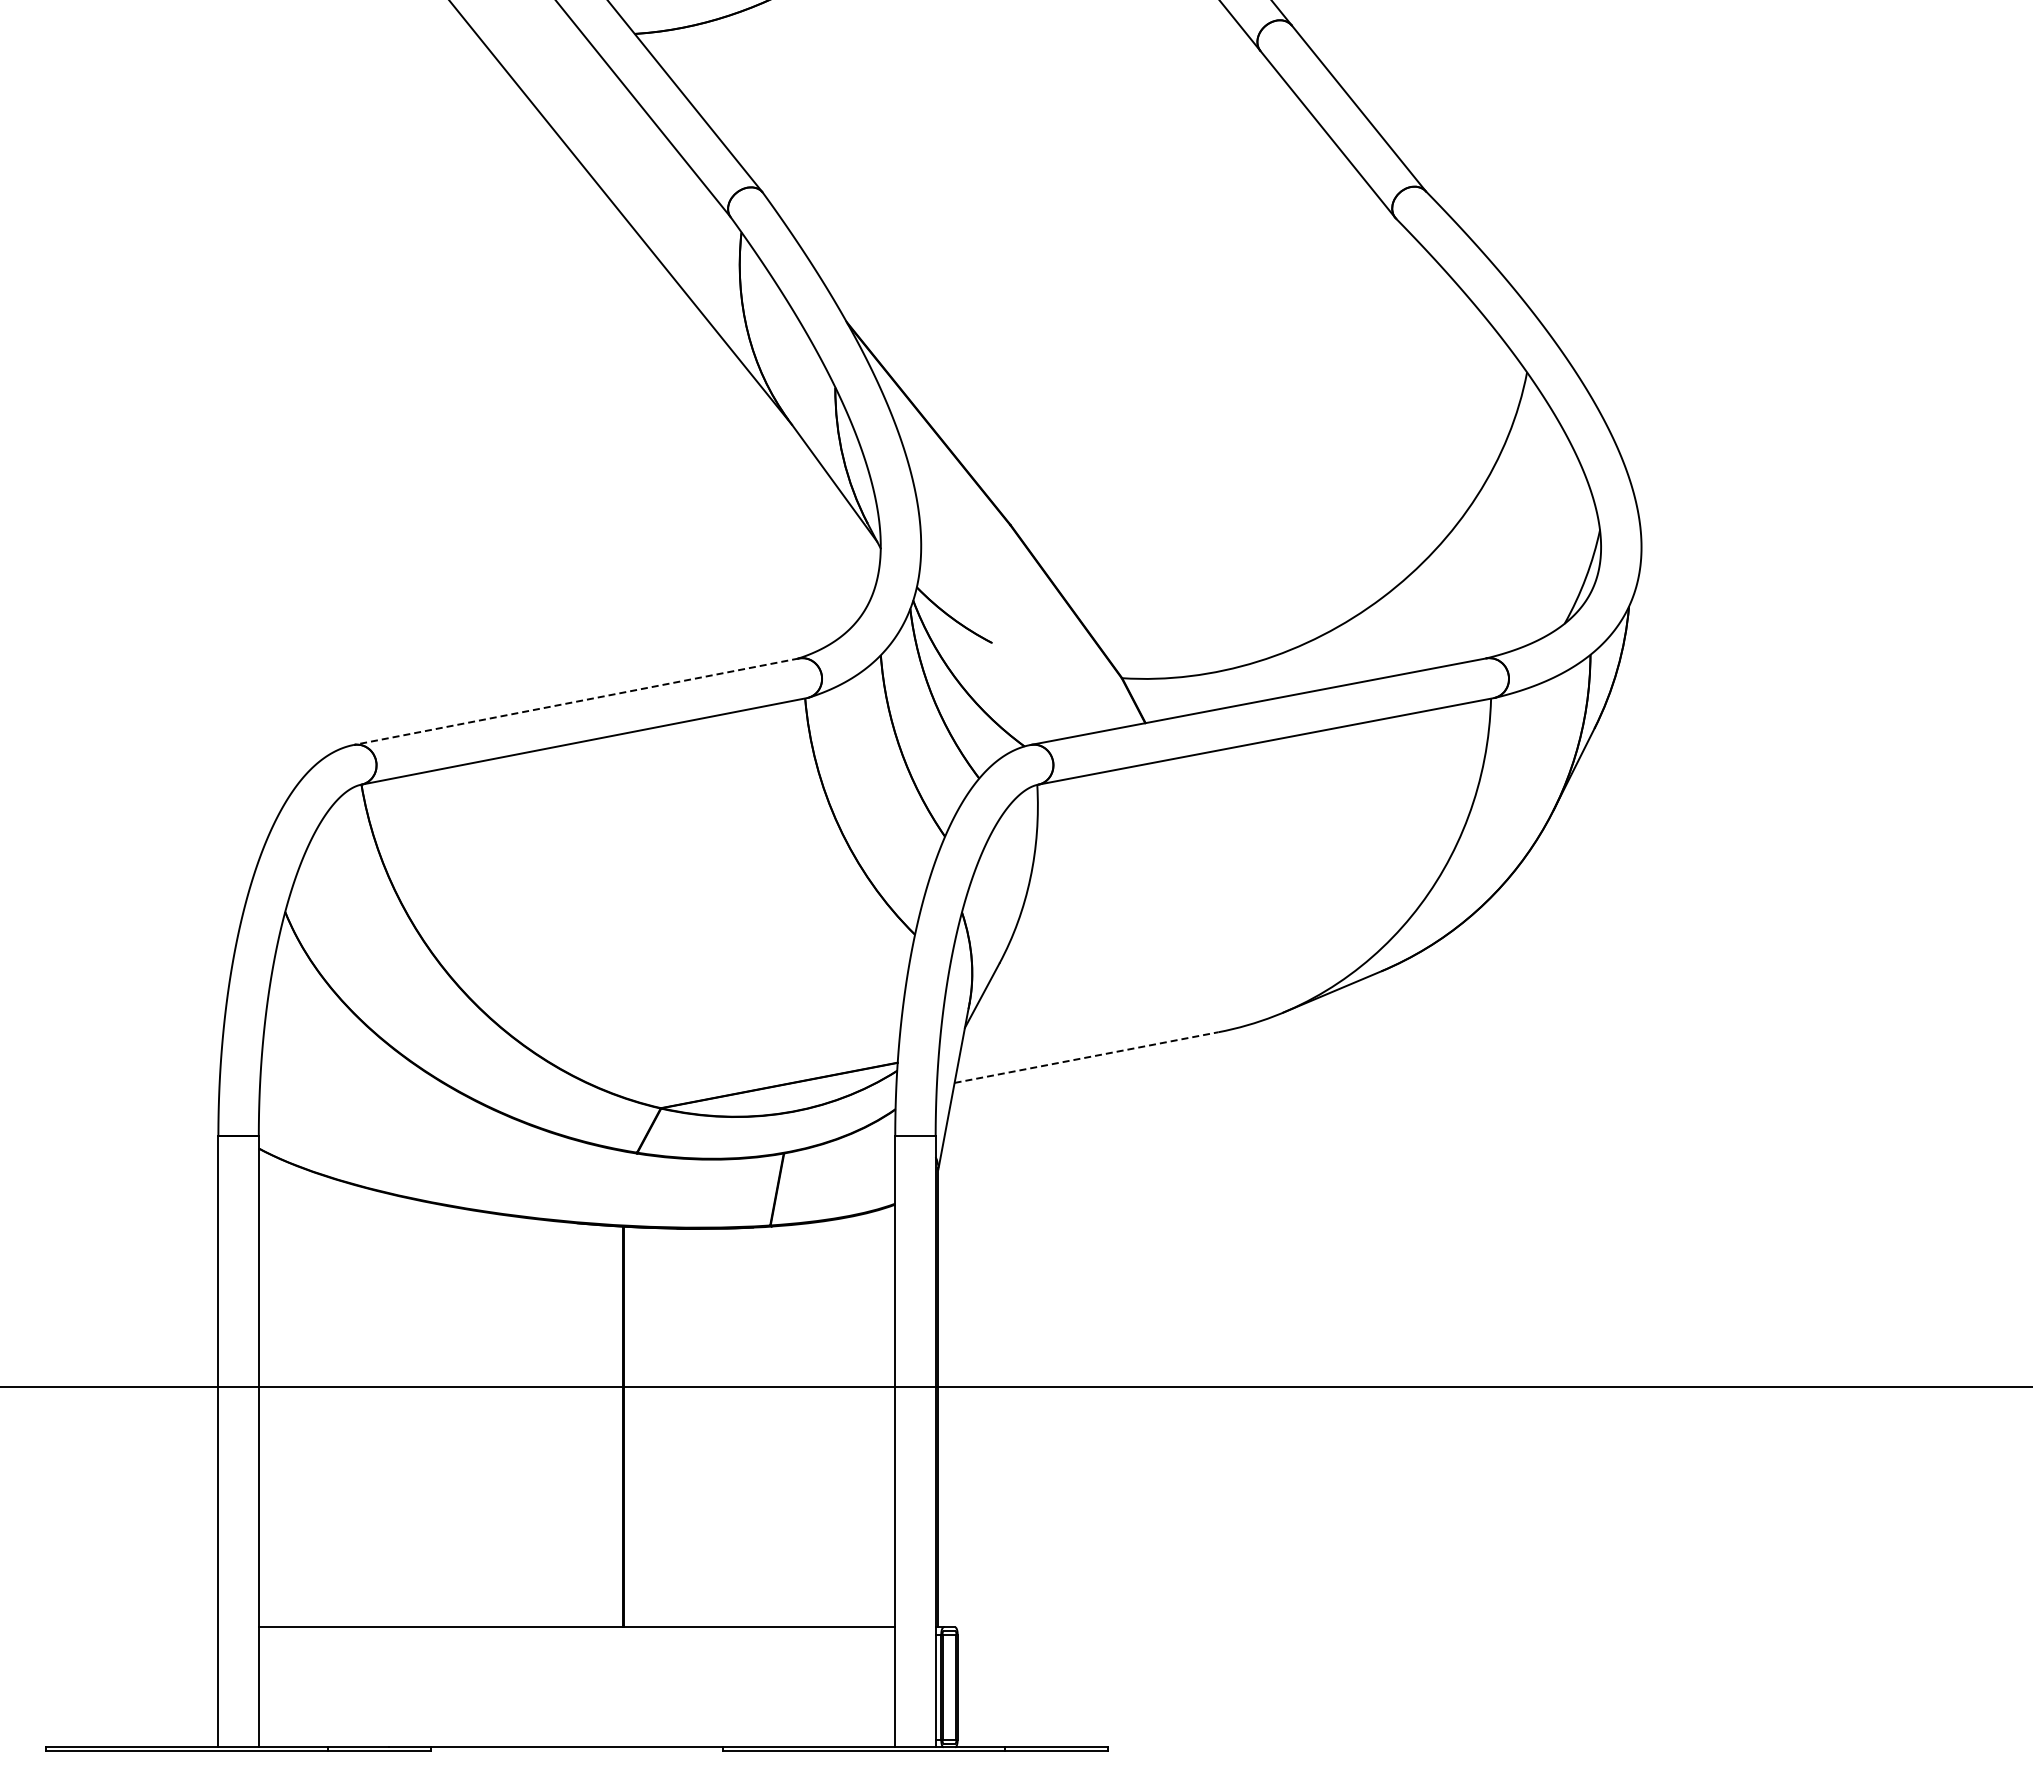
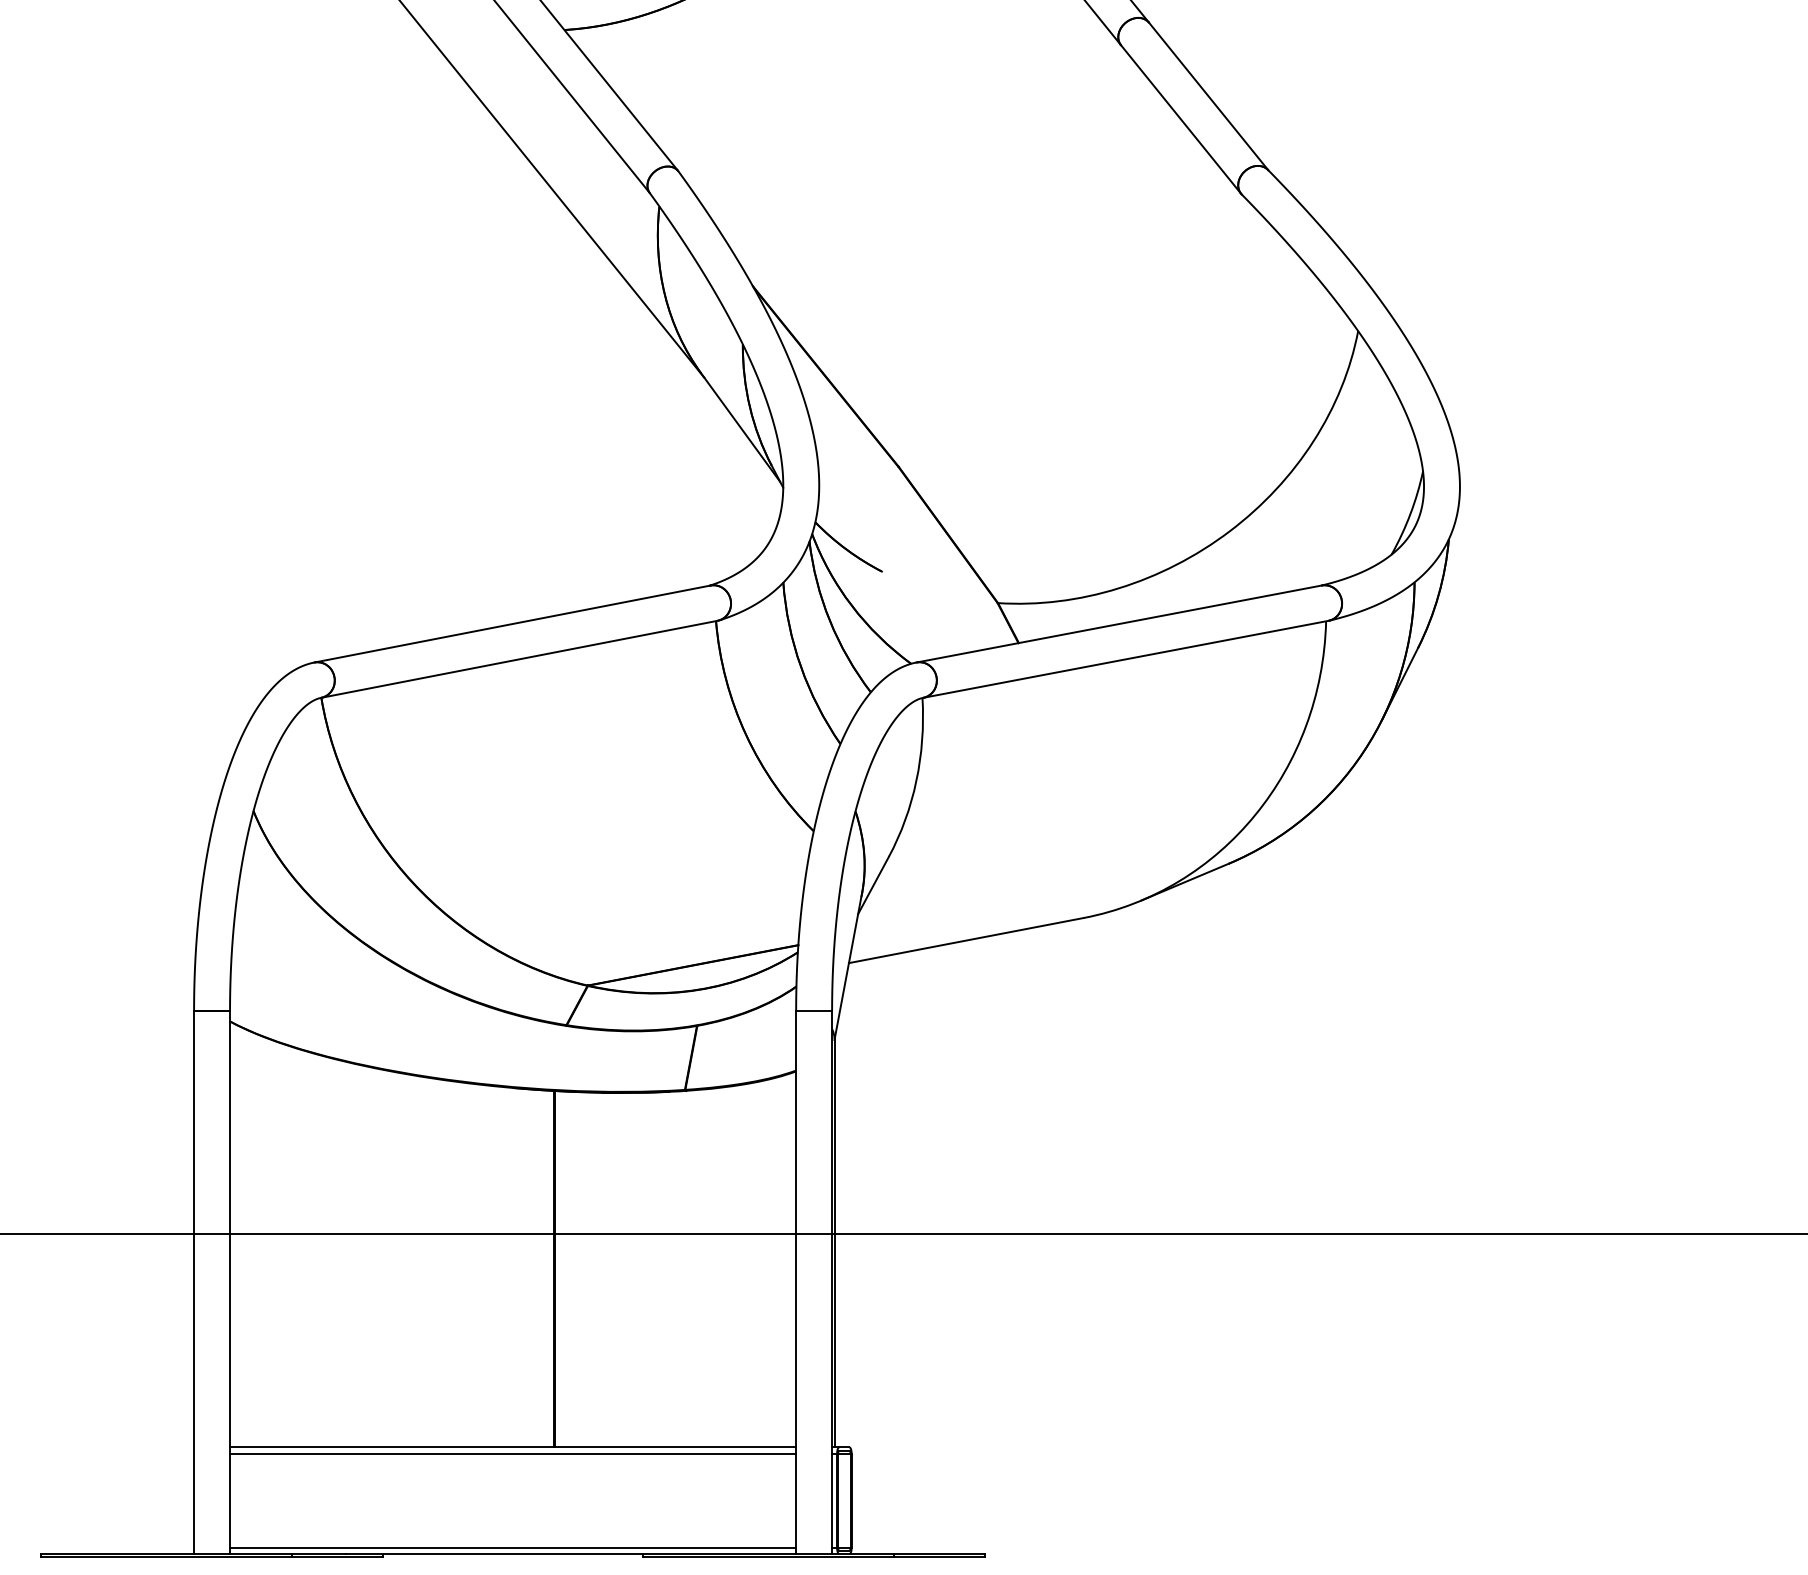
line: (576, 701) -> (512, 623), dashed -> solid
line: (1087, 1057) -> (967, 940), dashed -> solid
line: (576, 1634) -> (512, 1453), added
line: (576, 1740) -> (512, 1548), added

